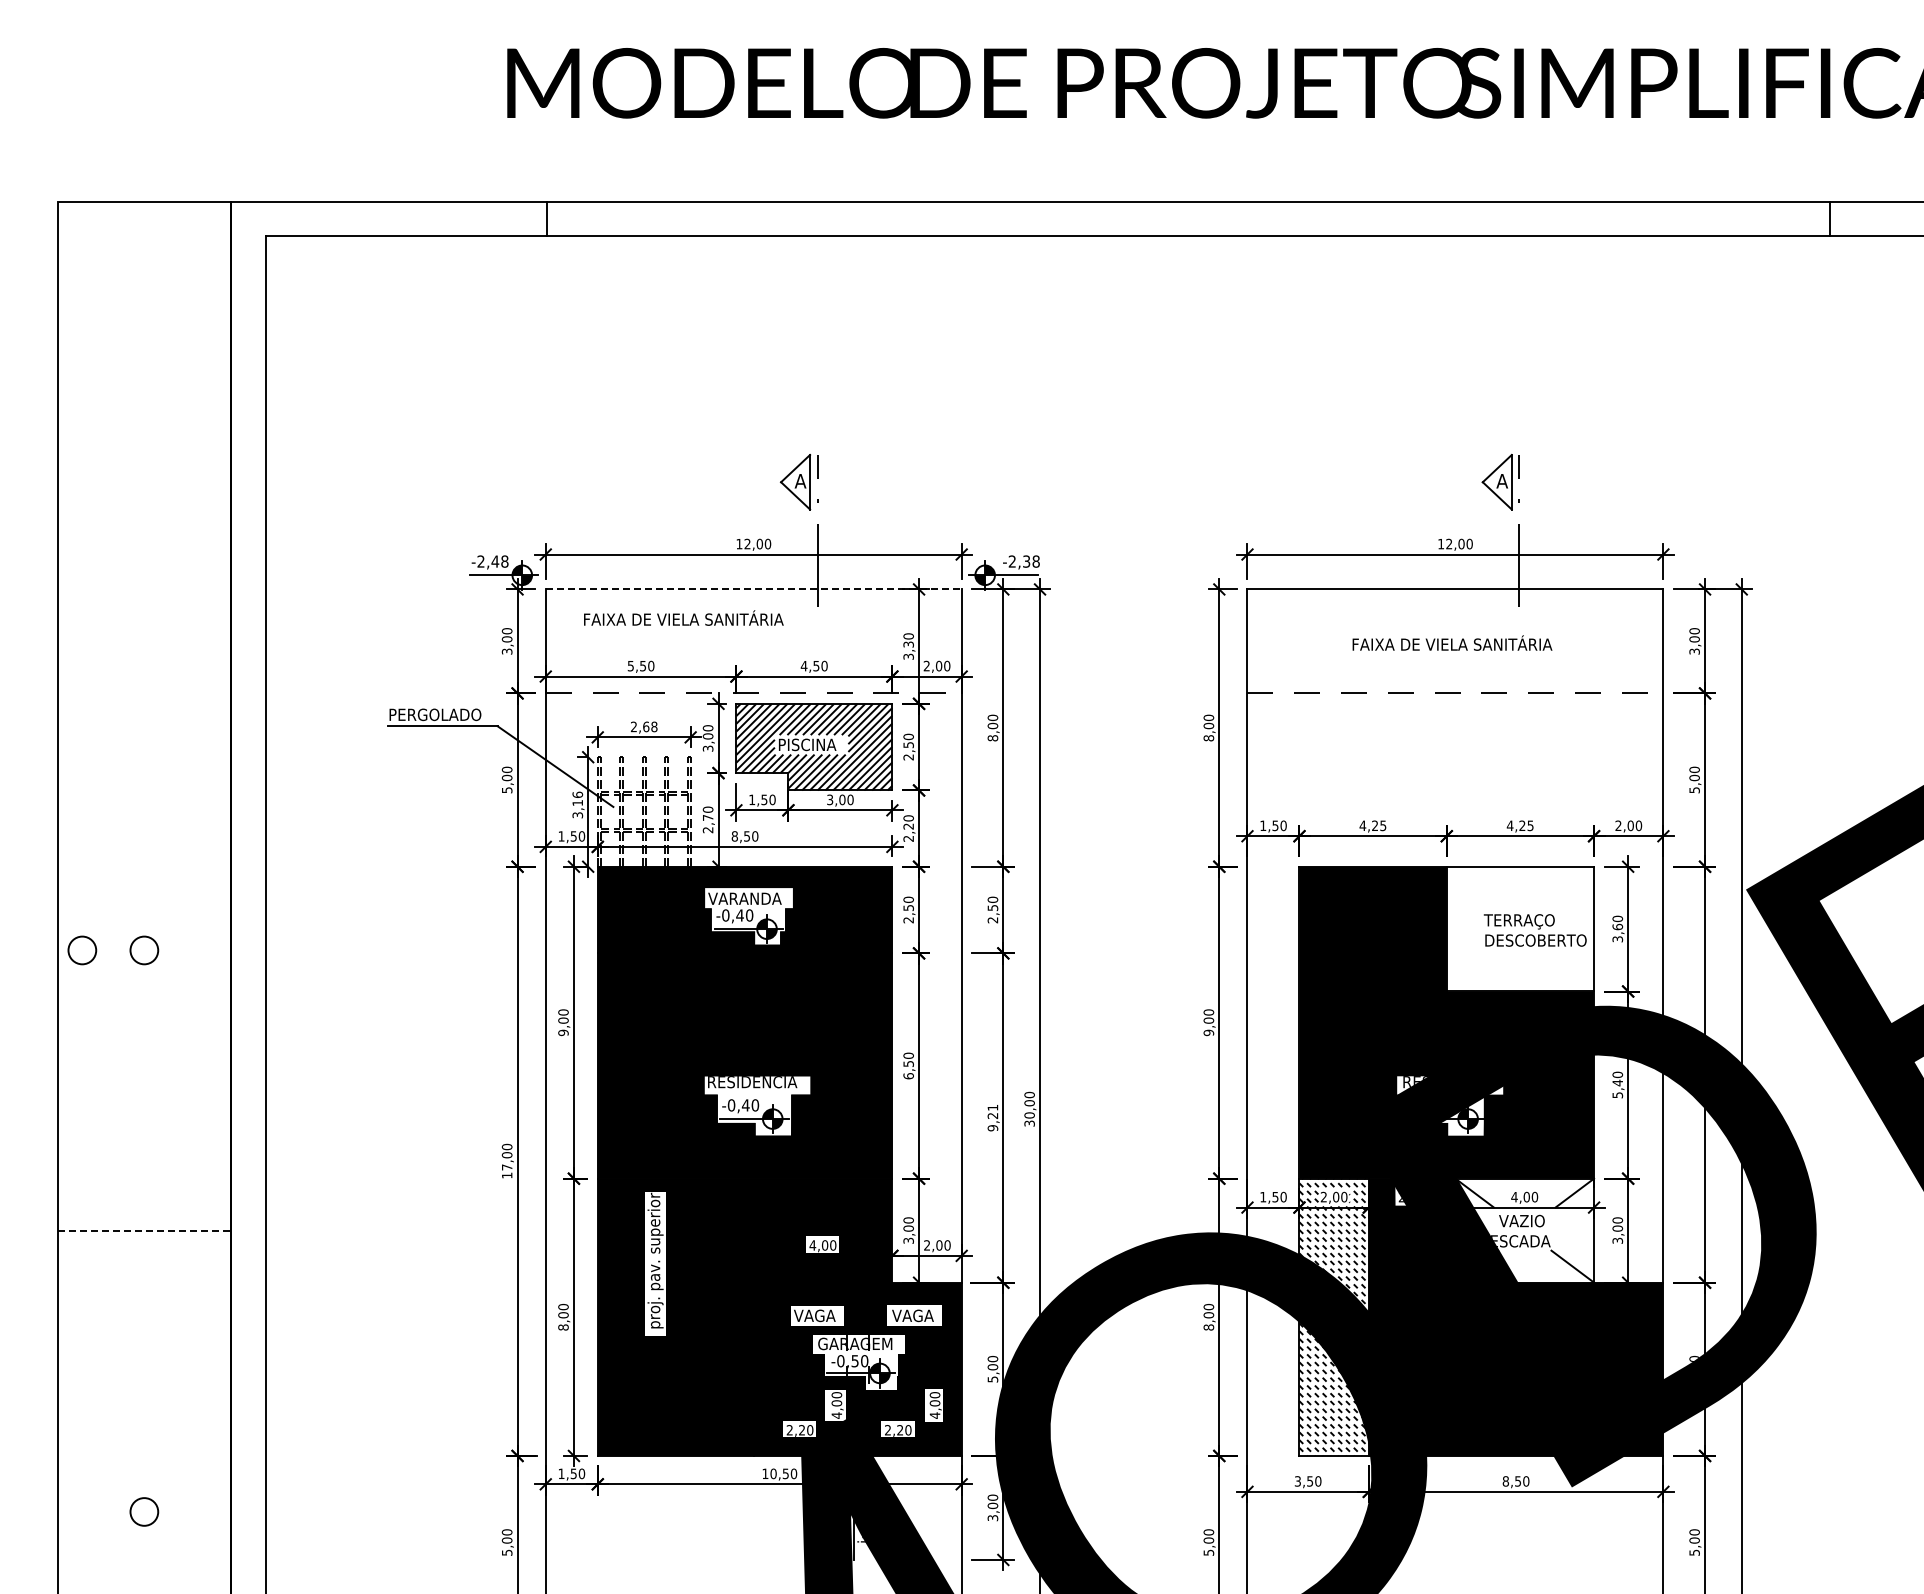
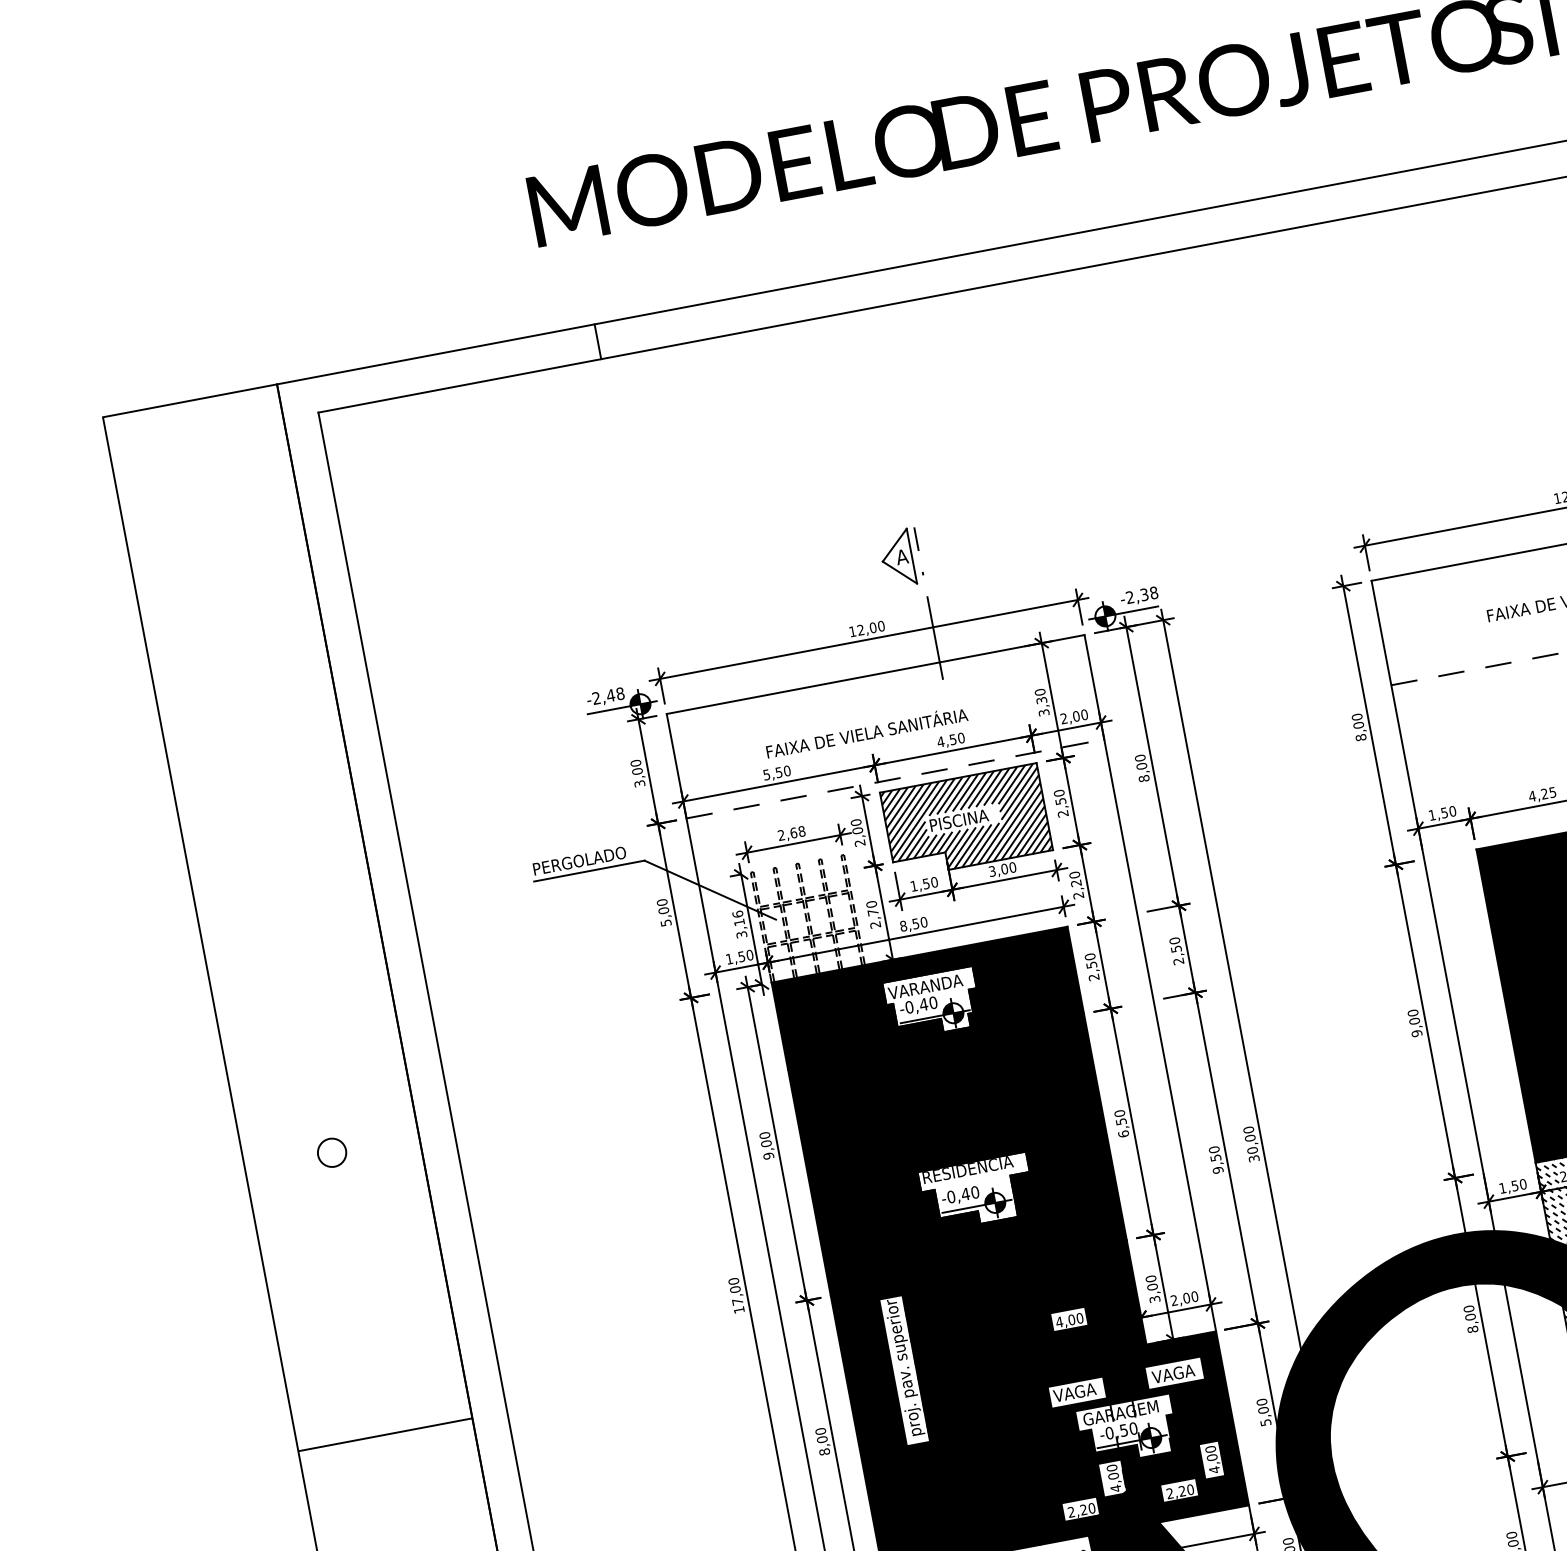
line: (753, 589) -> (875, 674), dashed -> solid
text: (683, 617) -> (866, 731), moved
text: (708, 748) -> (860, 842), 3,00 -> 2,00
circle: (82, 950) -> (269, 1164), removed
text: (992, 1111) -> (1214, 1153), 9,21 -> 9,50
line: (144, 1231) -> (385, 1435), dashed -> solid

